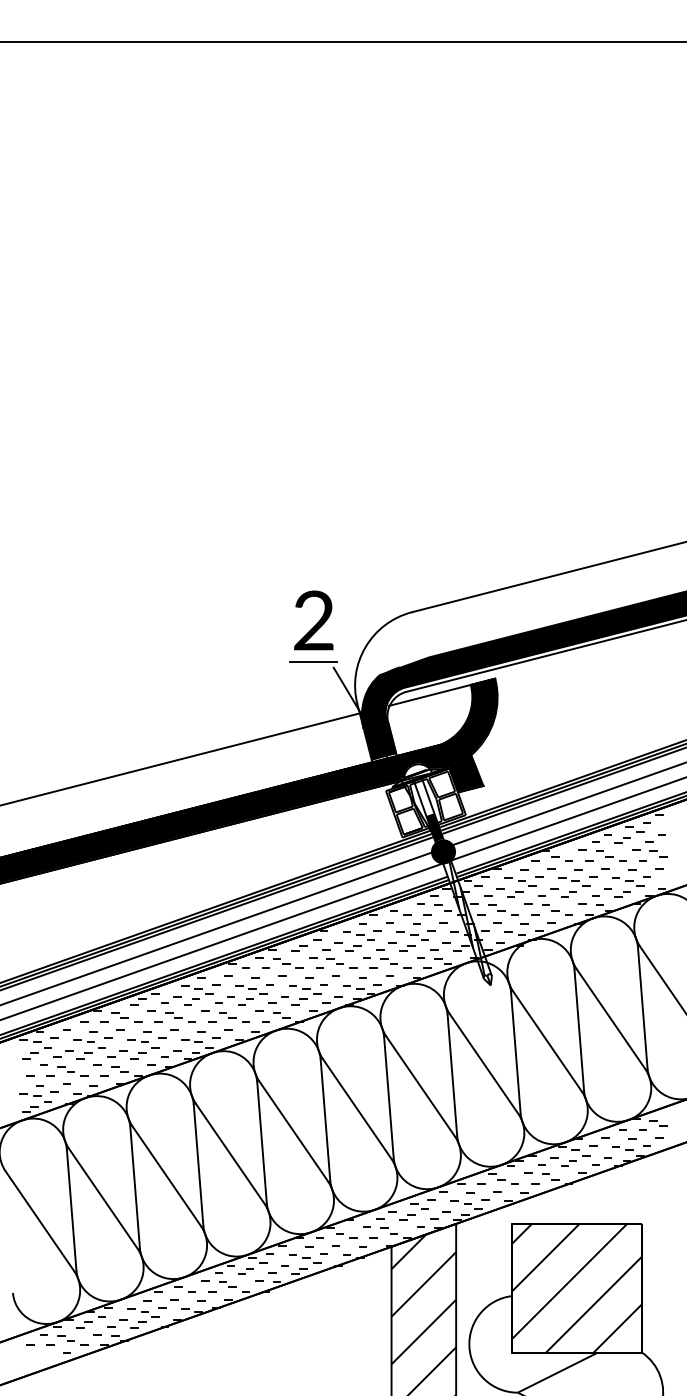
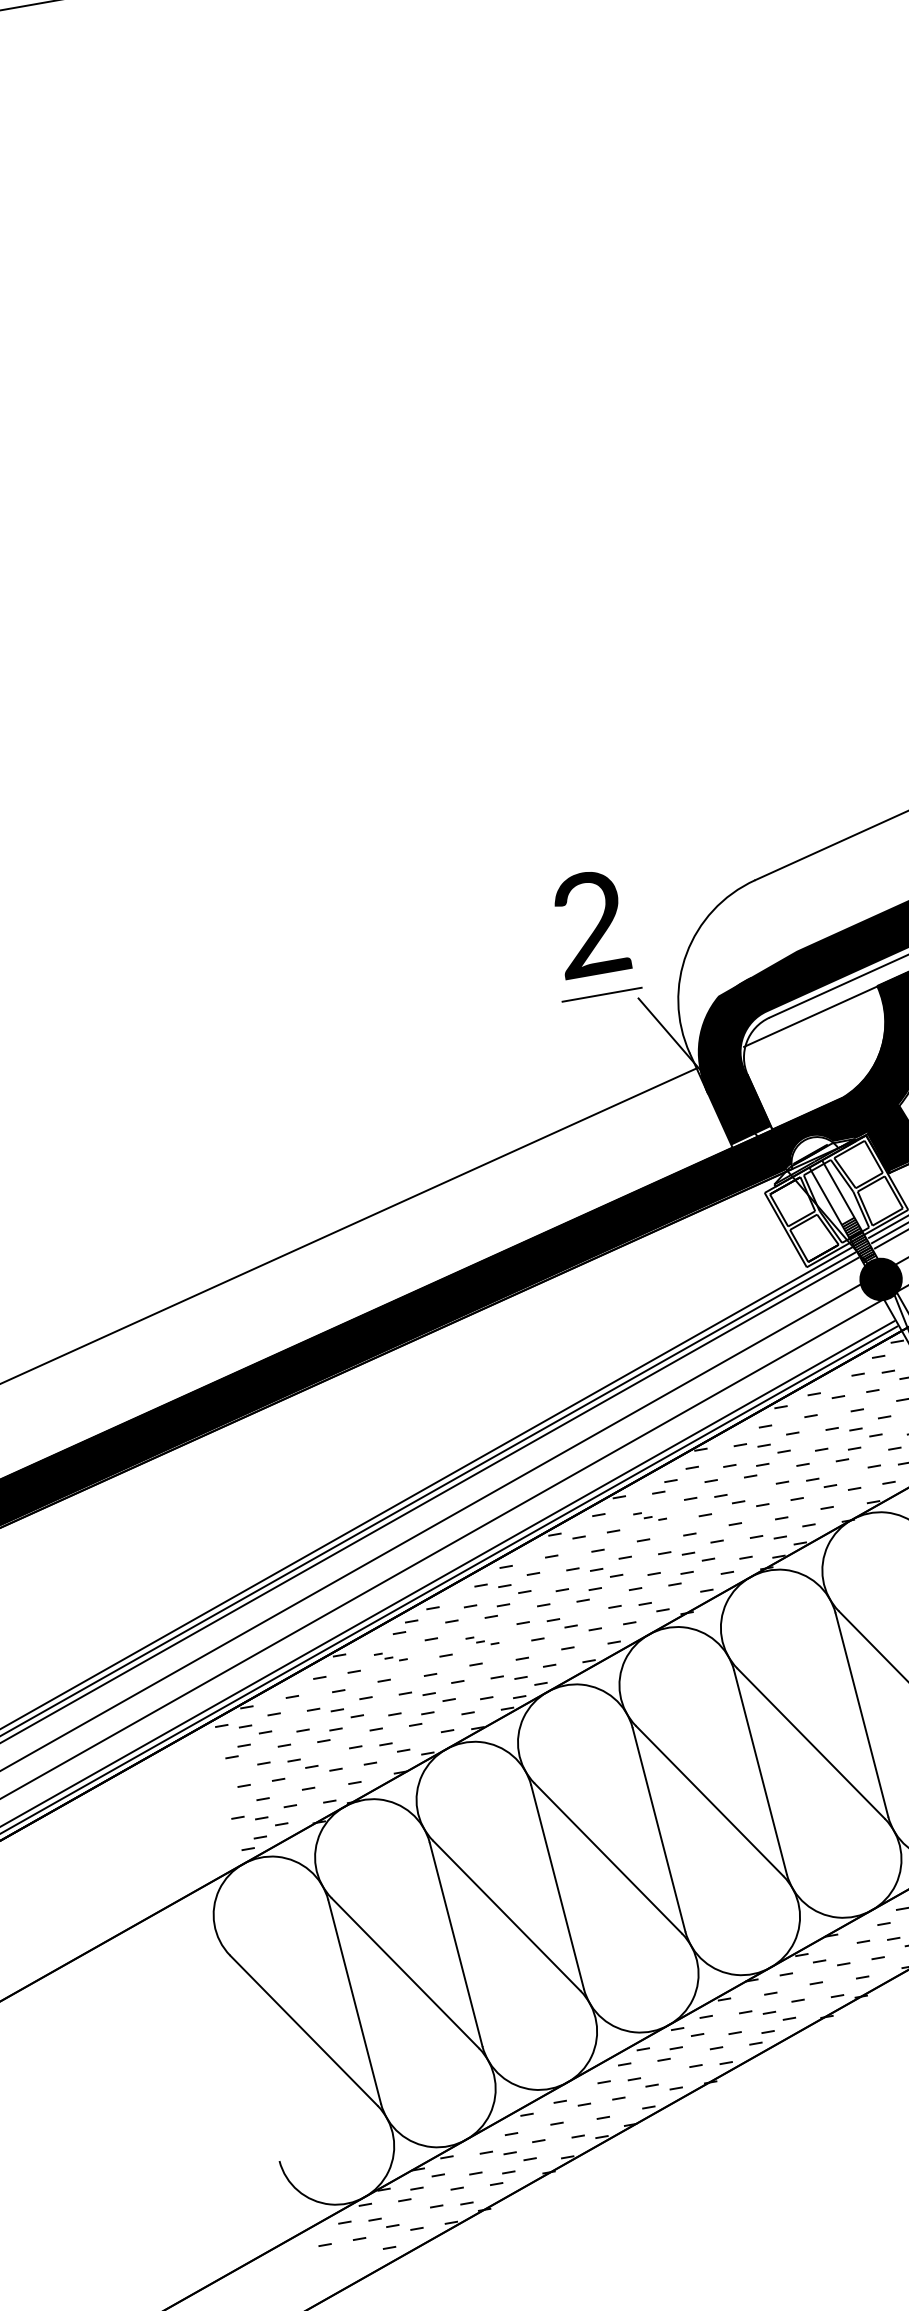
part: (288, 963) -> (650, 1516), size x0.6
part: (126, 1017) -> (390, 1657), size x0.6
part: (180, 1017) -> (482, 1640), size x0.6

